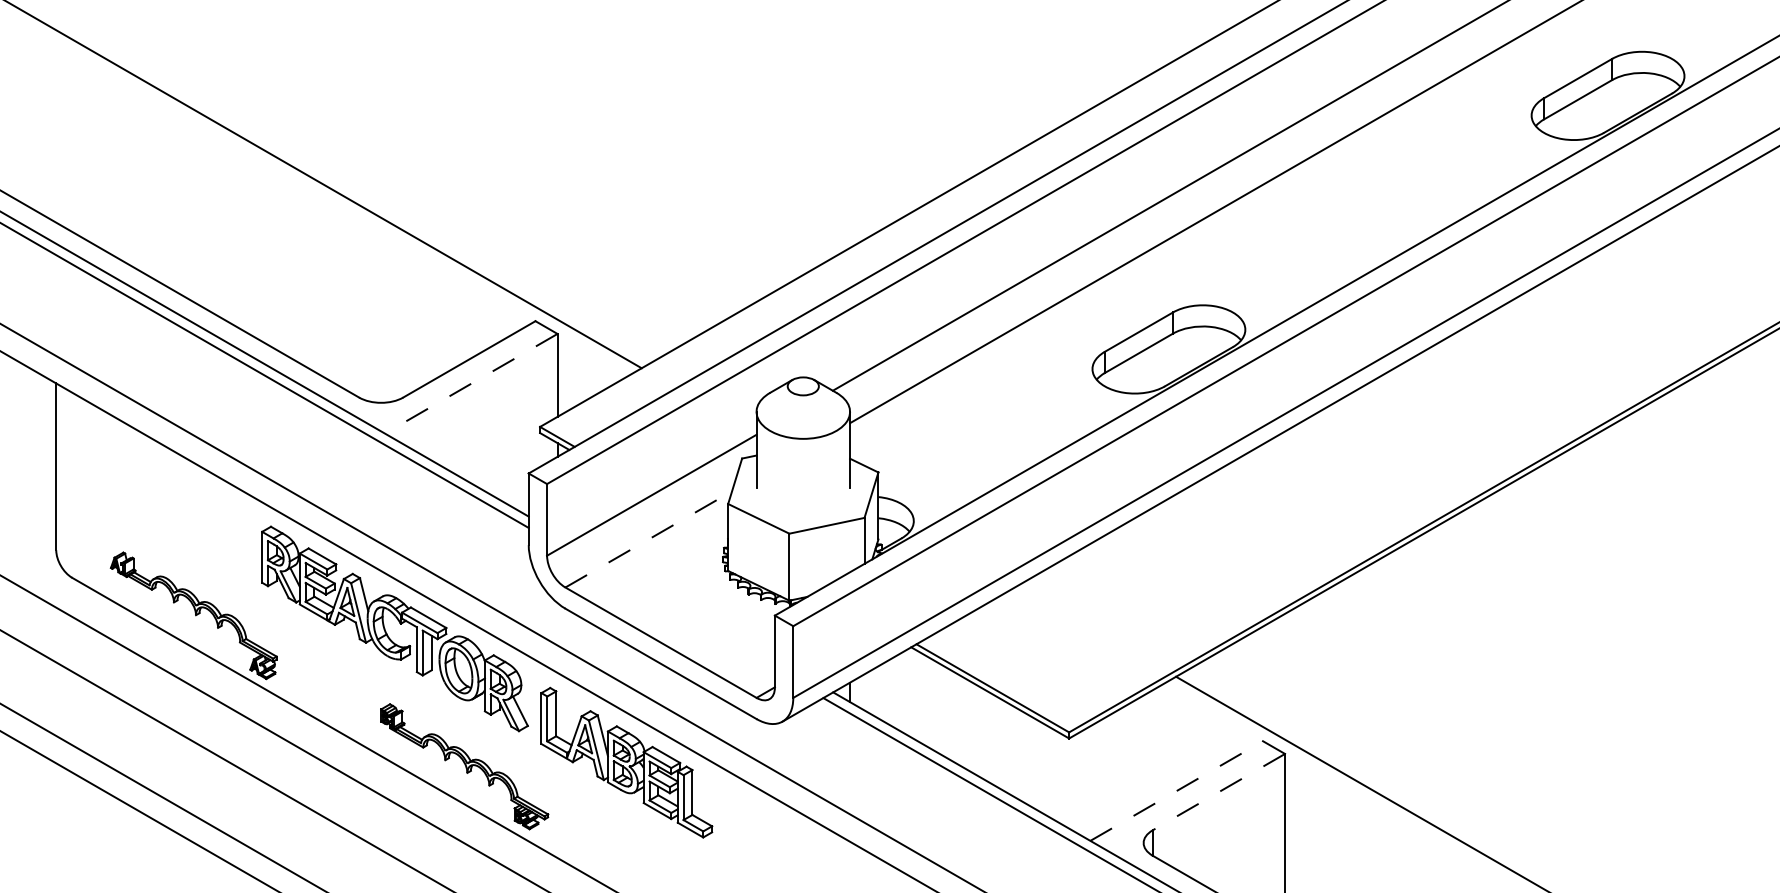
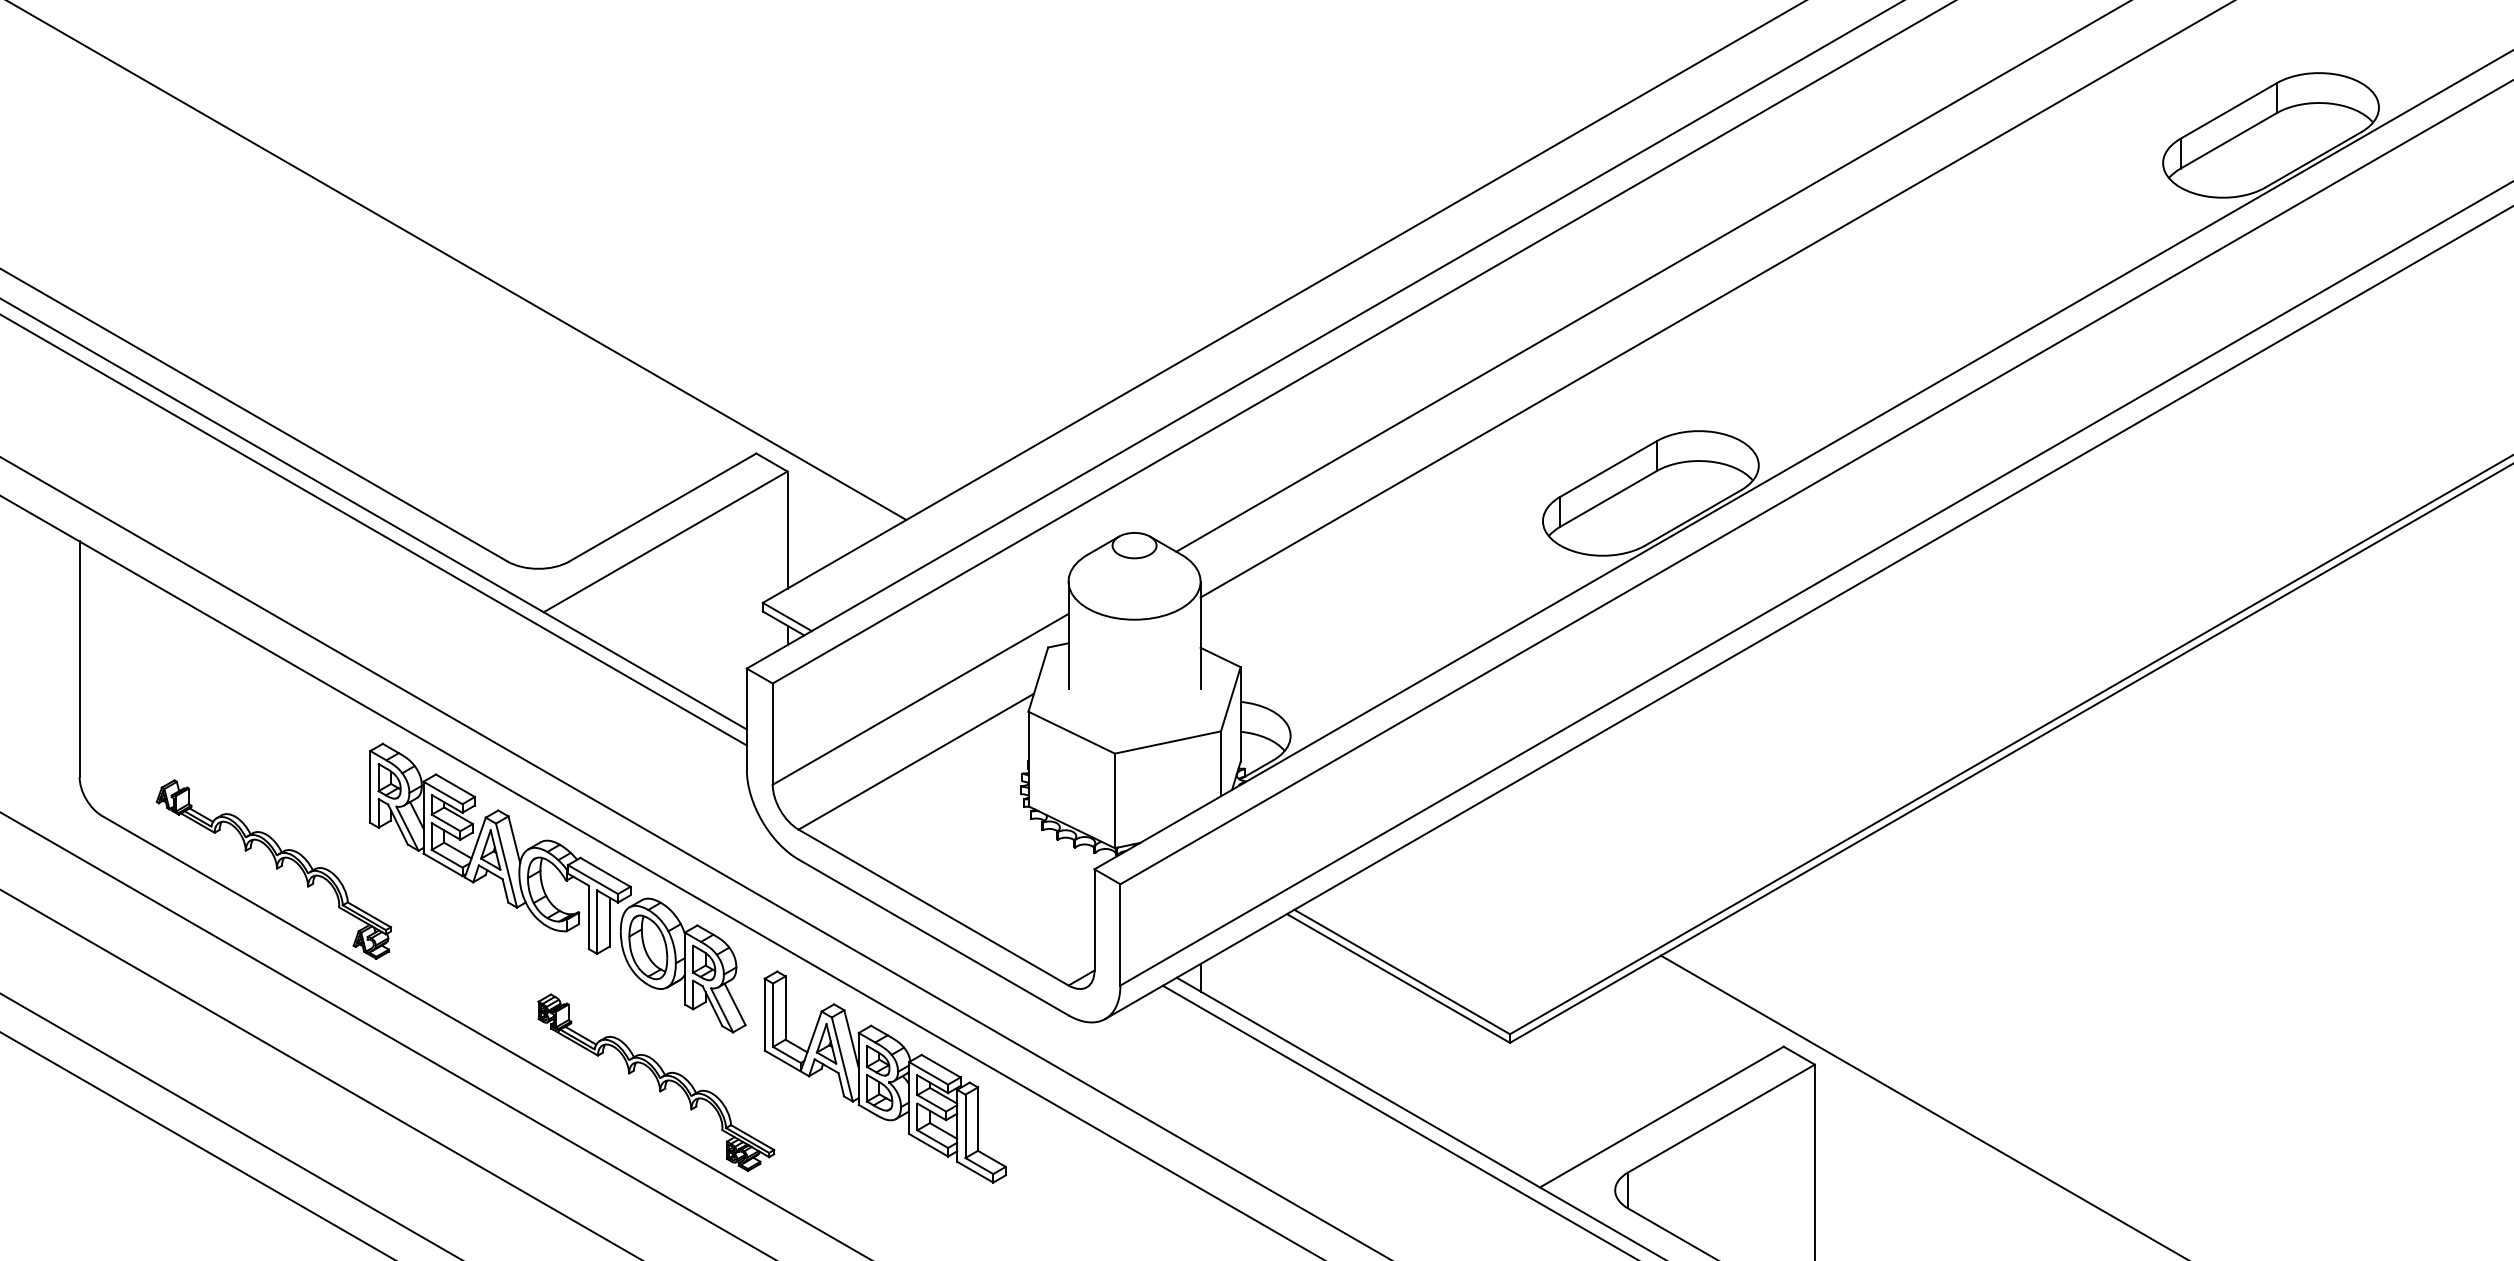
line: (471, 383) -> (665, 541), dashed -> solid
line: (649, 539) -> (917, 761), dashed -> solid
line: (1176, 791) -> (1661, 1117), dashed -> solid
line: (1218, 792) -> (1720, 1119), dashed -> solid

